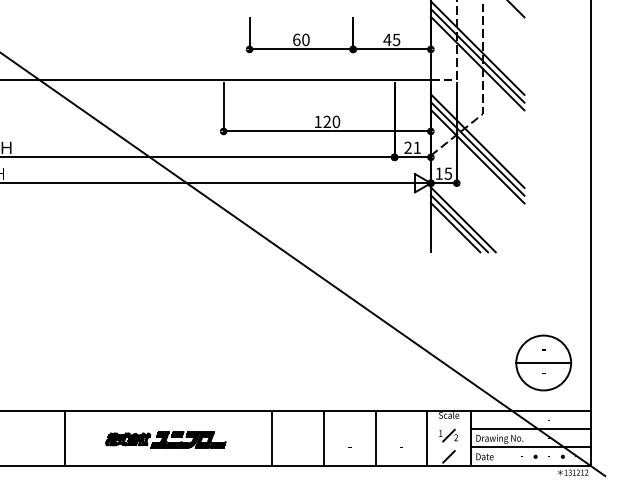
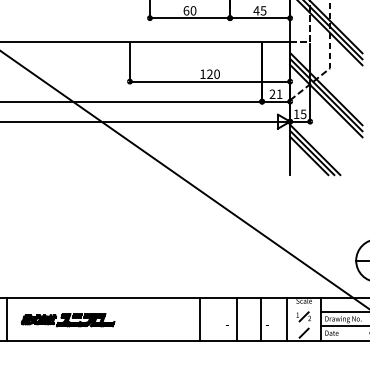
line: (272, 438) -> (200, 319), moved
line: (323, 438) -> (236, 319), moved
line: (375, 438) -> (260, 319), moved
part: (165, 439) -> (67, 319), moved

